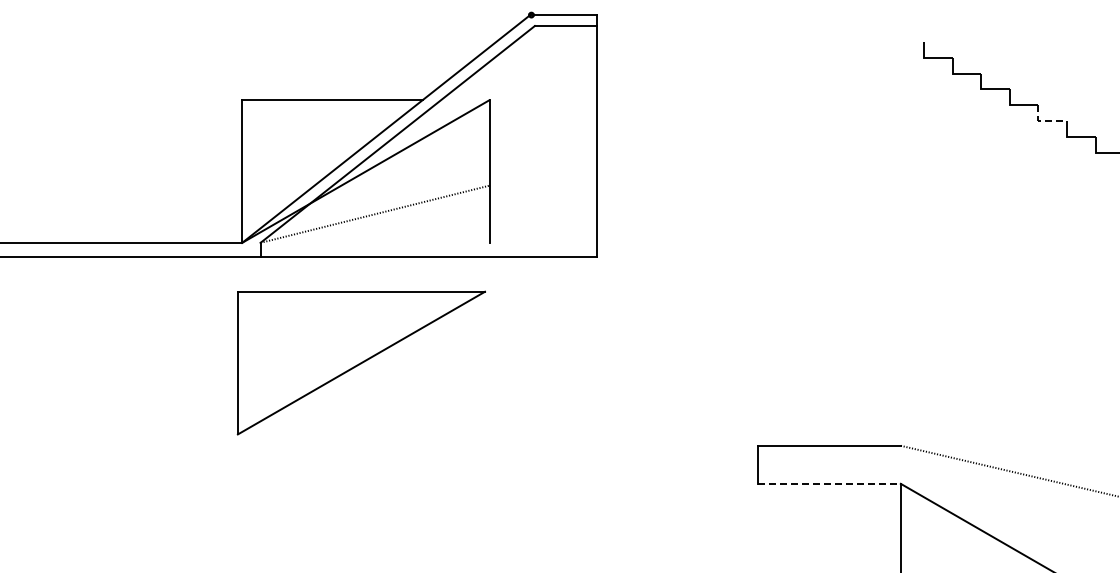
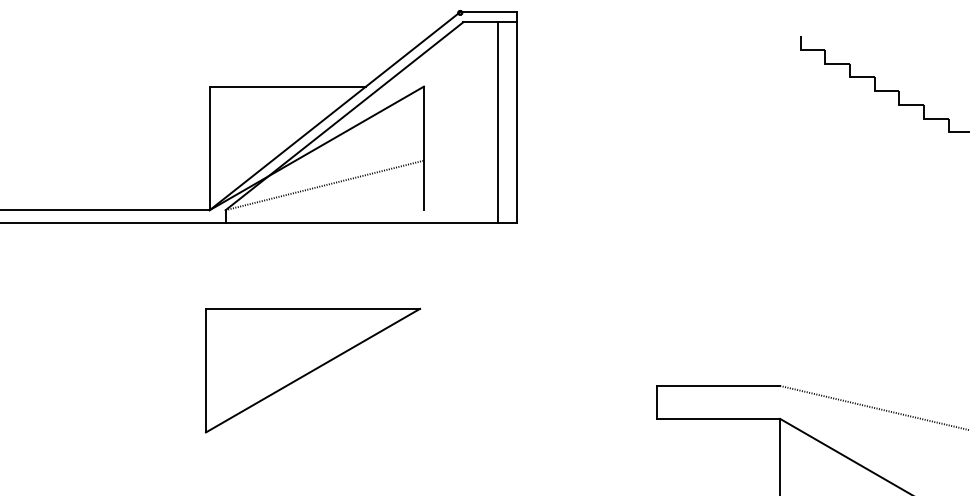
line: (1044, 121) -> (904, 105), dashed -> solid
line: (574, 141) -> (497, 122), added
part: (360, 362) -> (312, 370), moved
line: (829, 483) -> (718, 418), dashed -> solid

